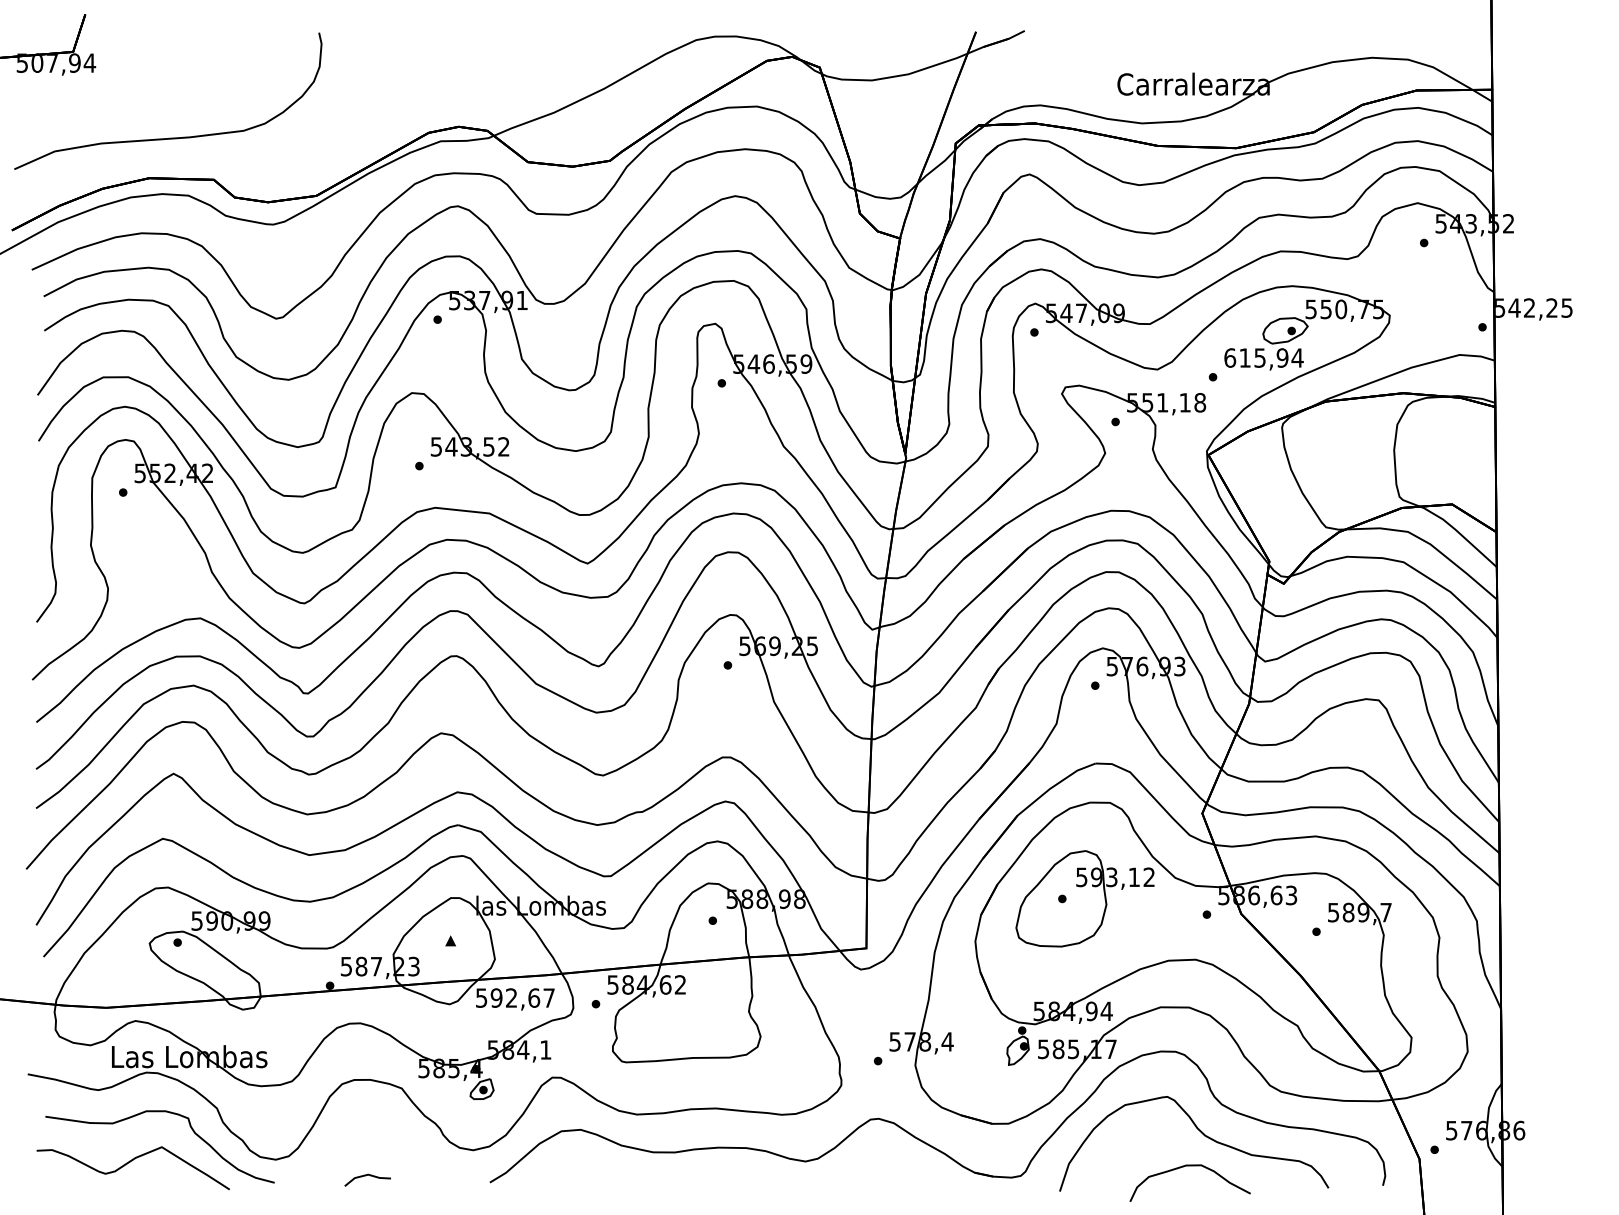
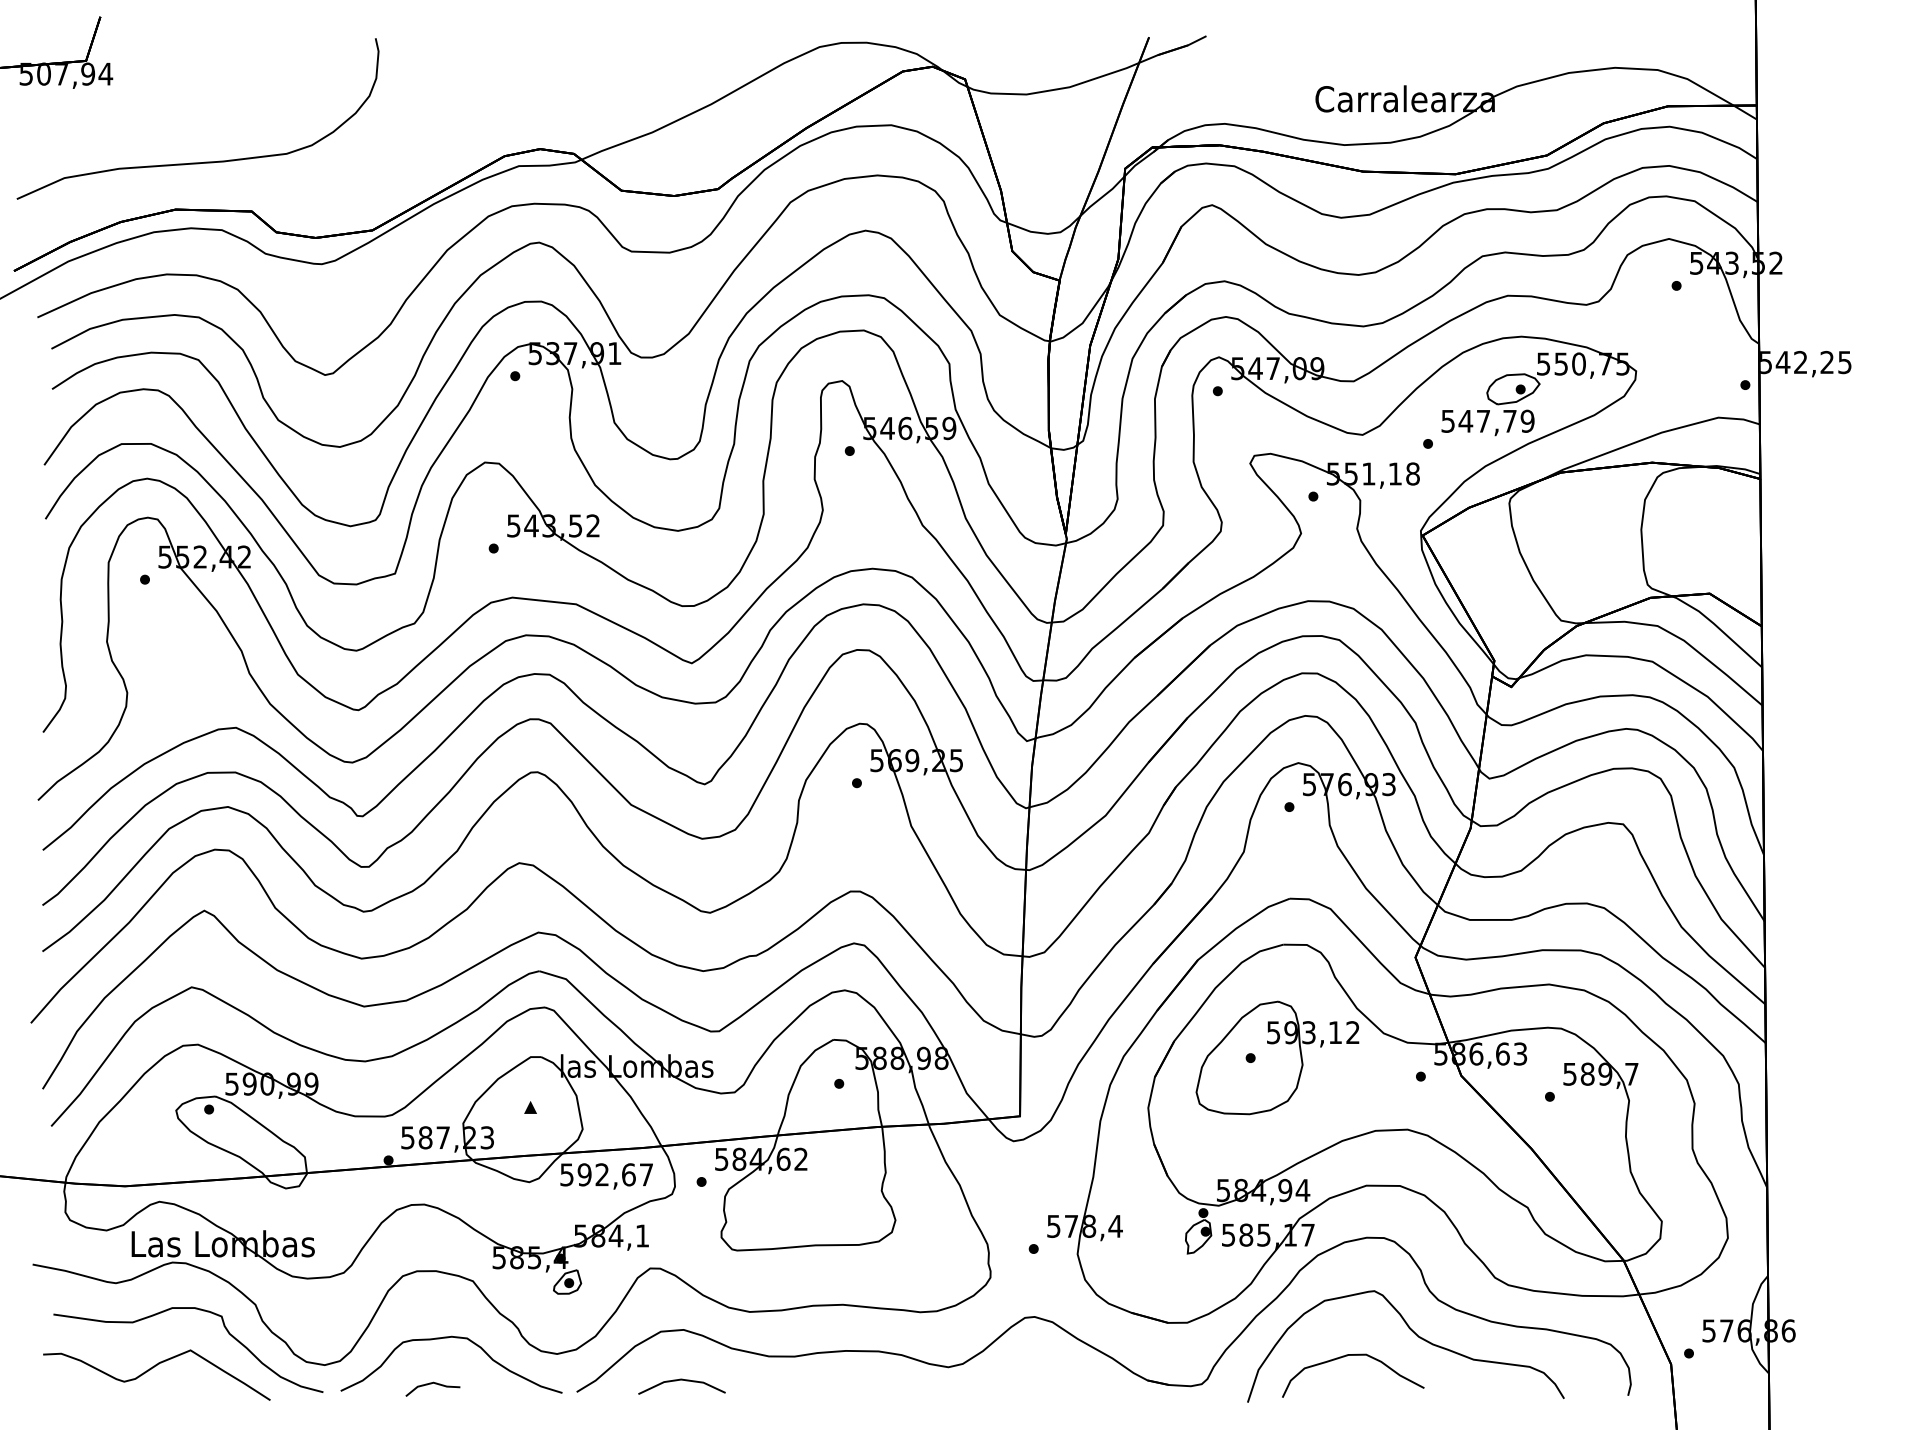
text: (1263, 357) -> (1487, 420), 615,94 -> 547,79
curve: (380, 1137) -> (448, 1338), added
curve: (1185, 1166) -> (1347, 1356), moved
line: (578, 1172) -> (681, 1380), added

